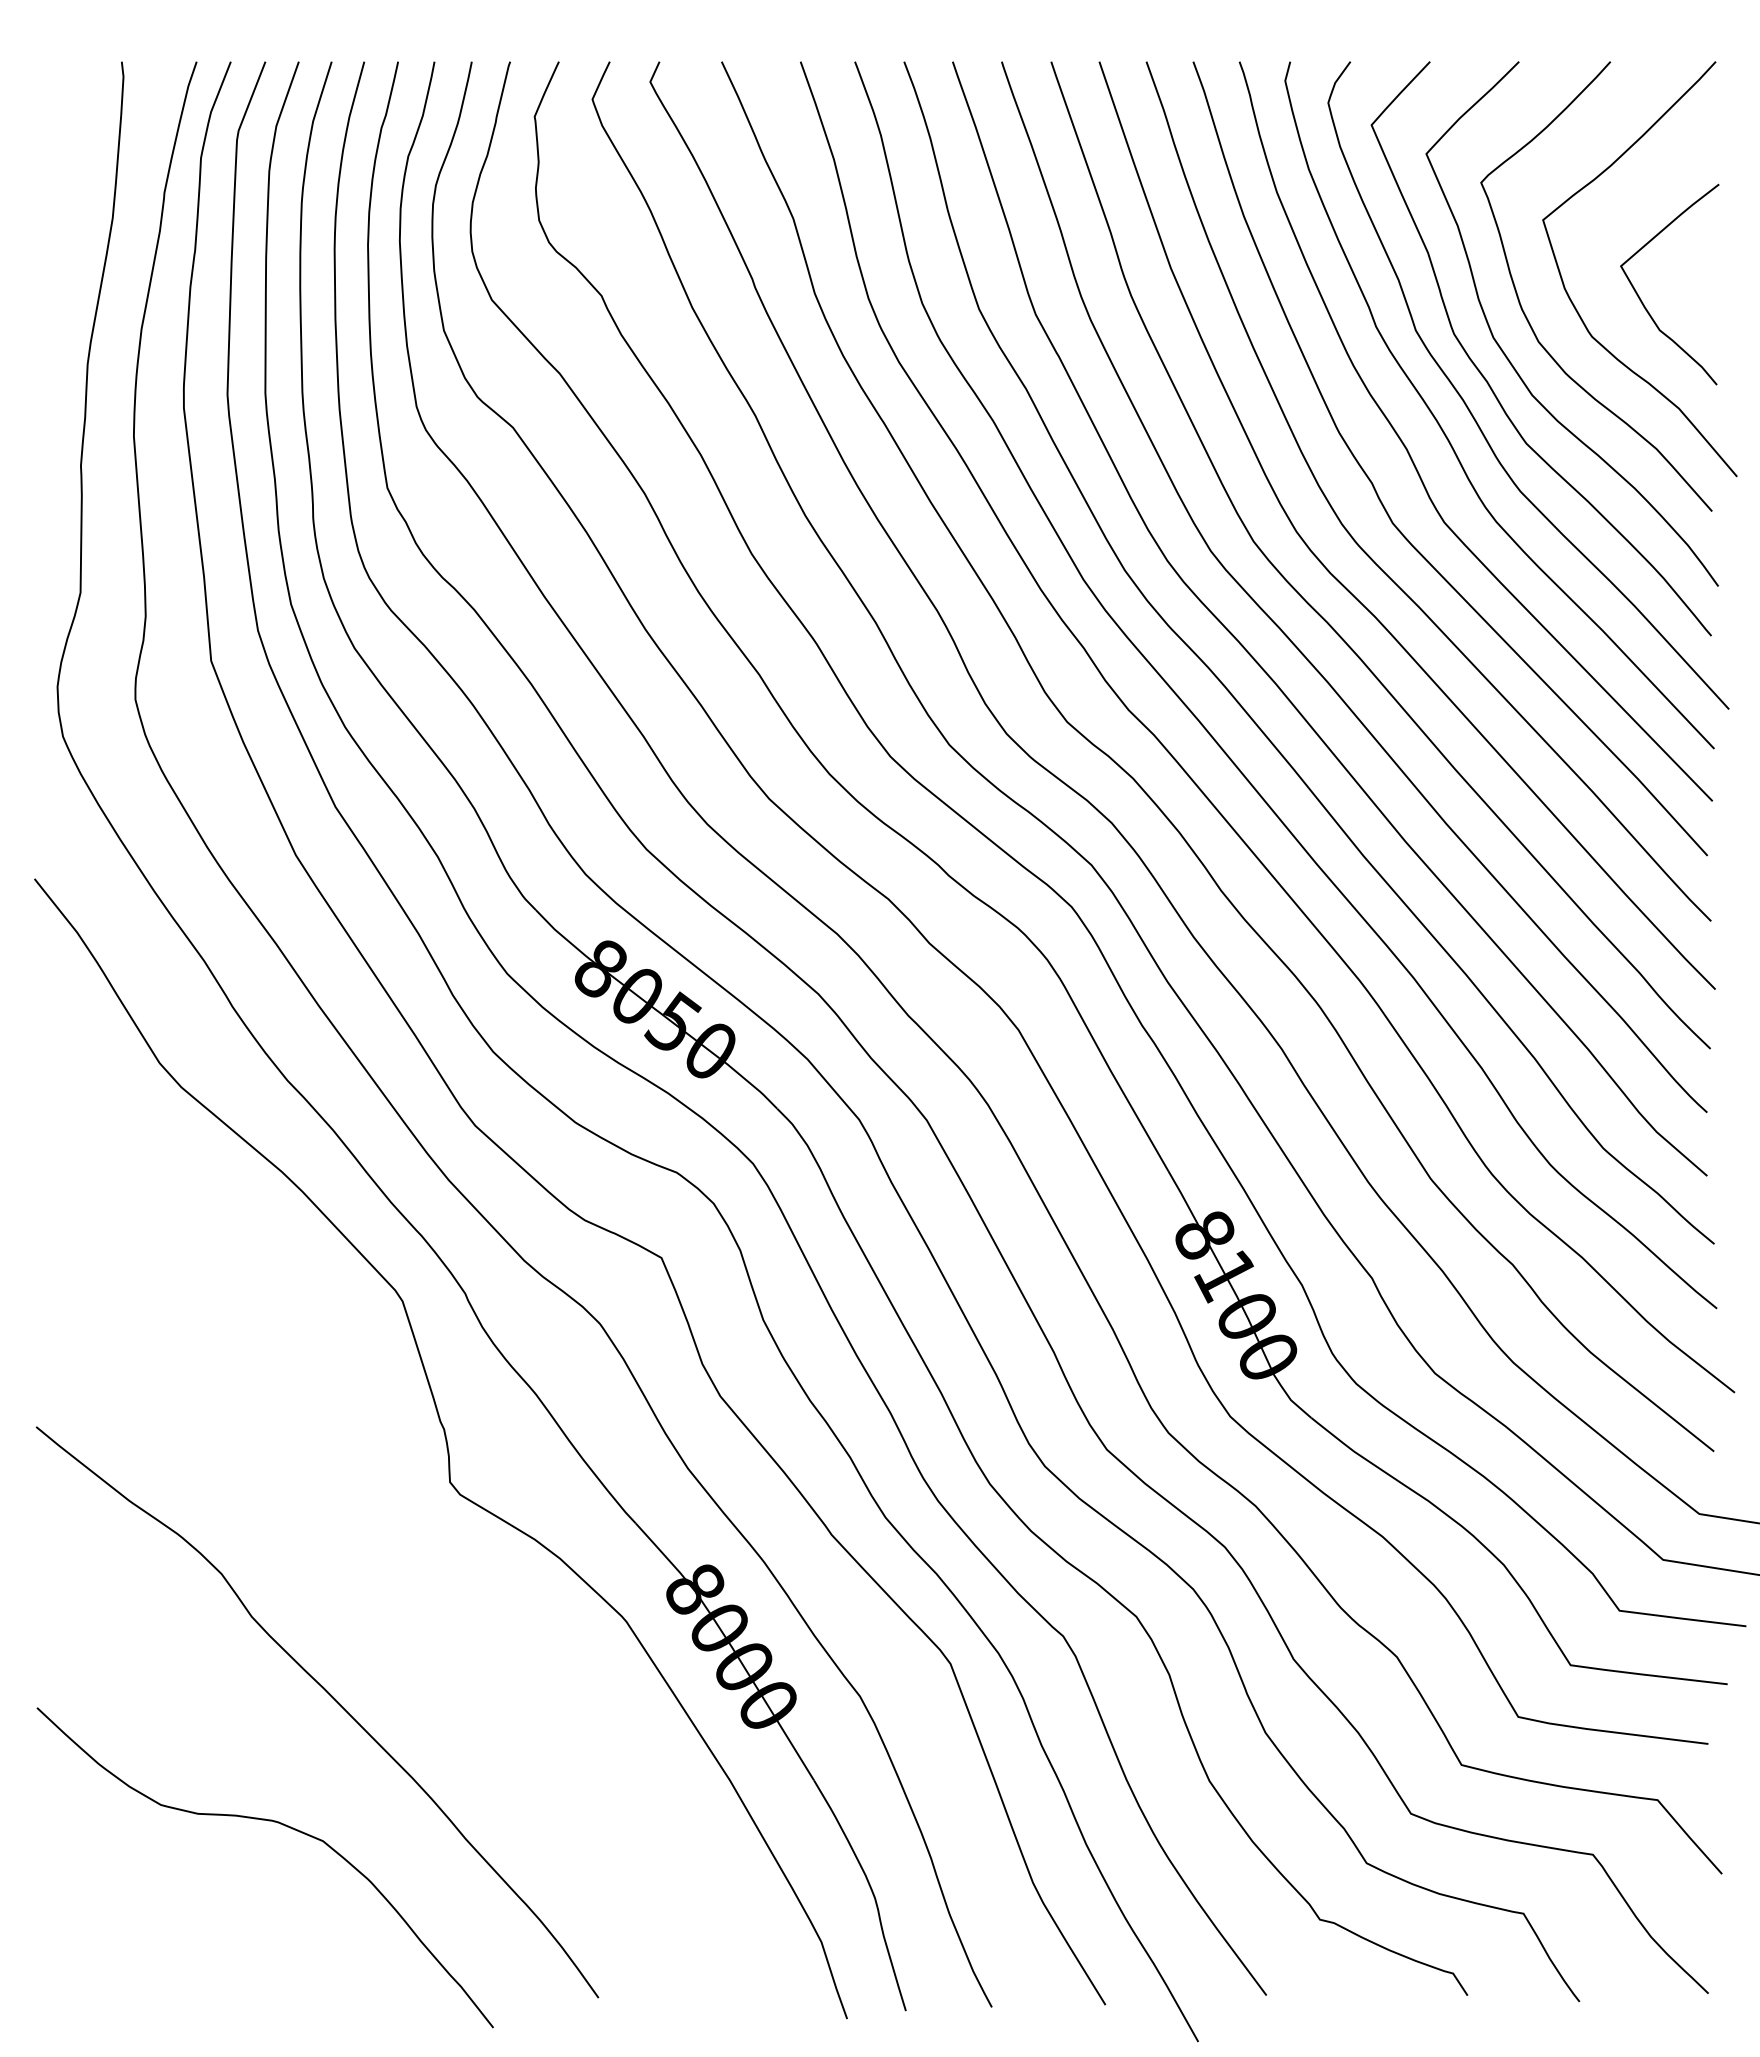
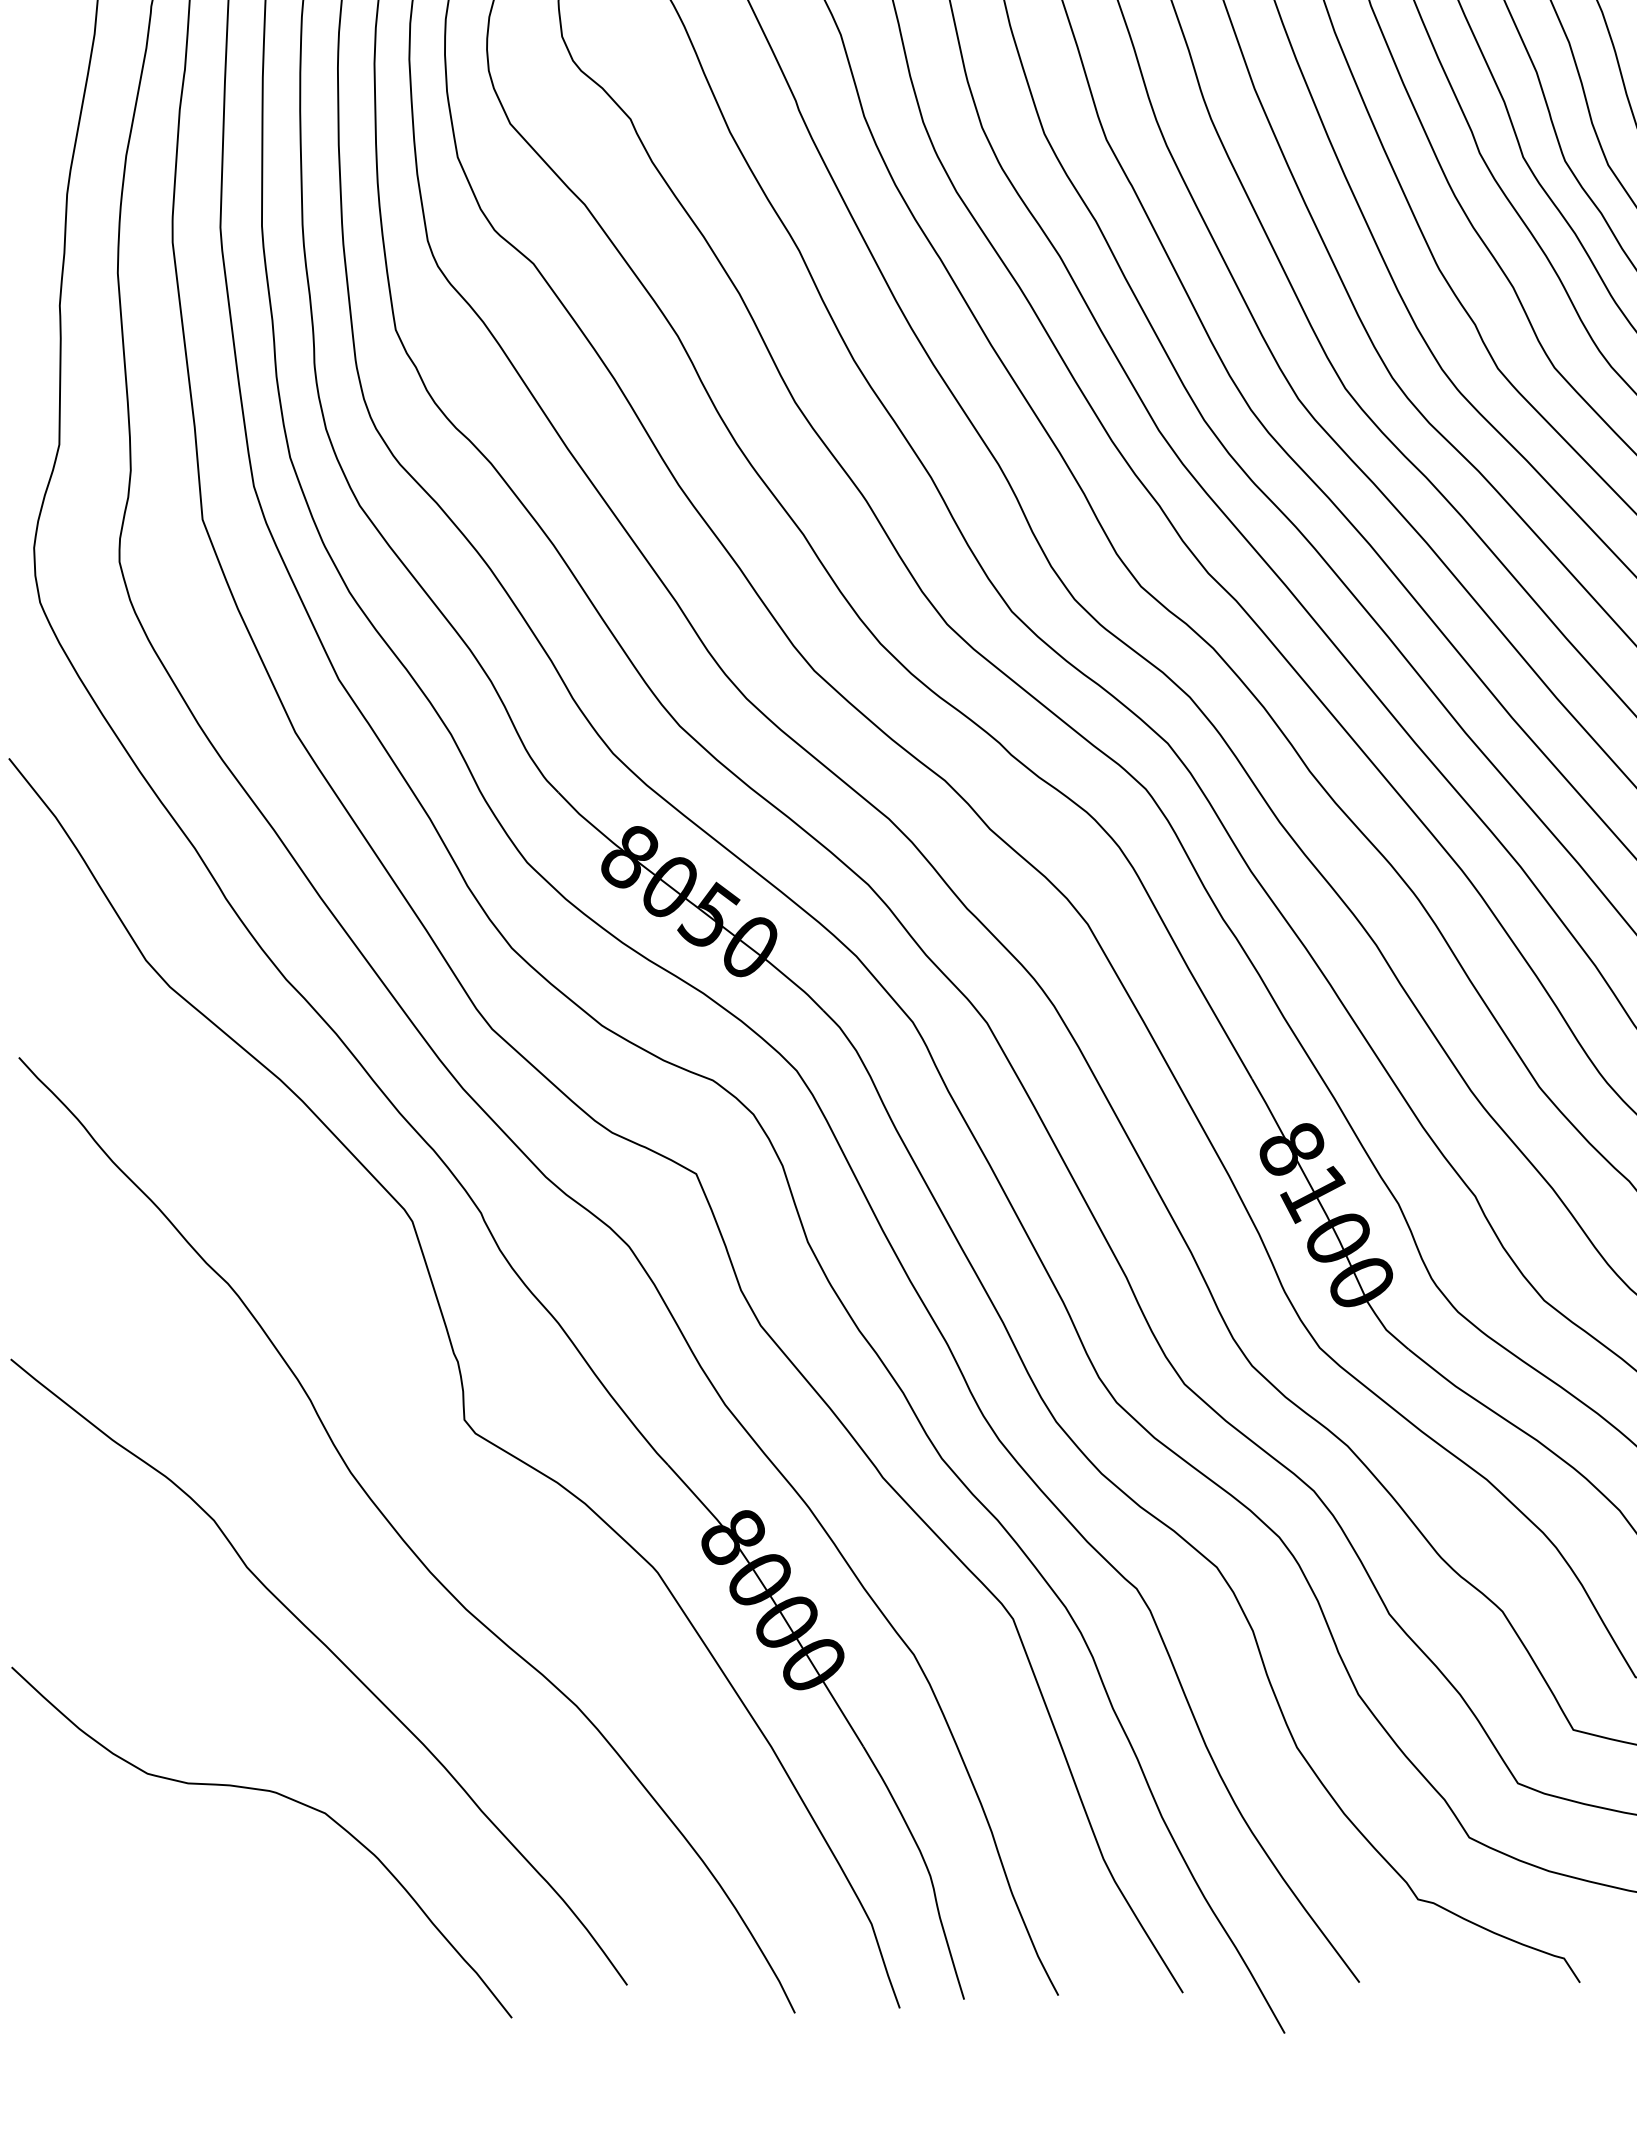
curve: (394, 1590) -> (403, 1538), added

